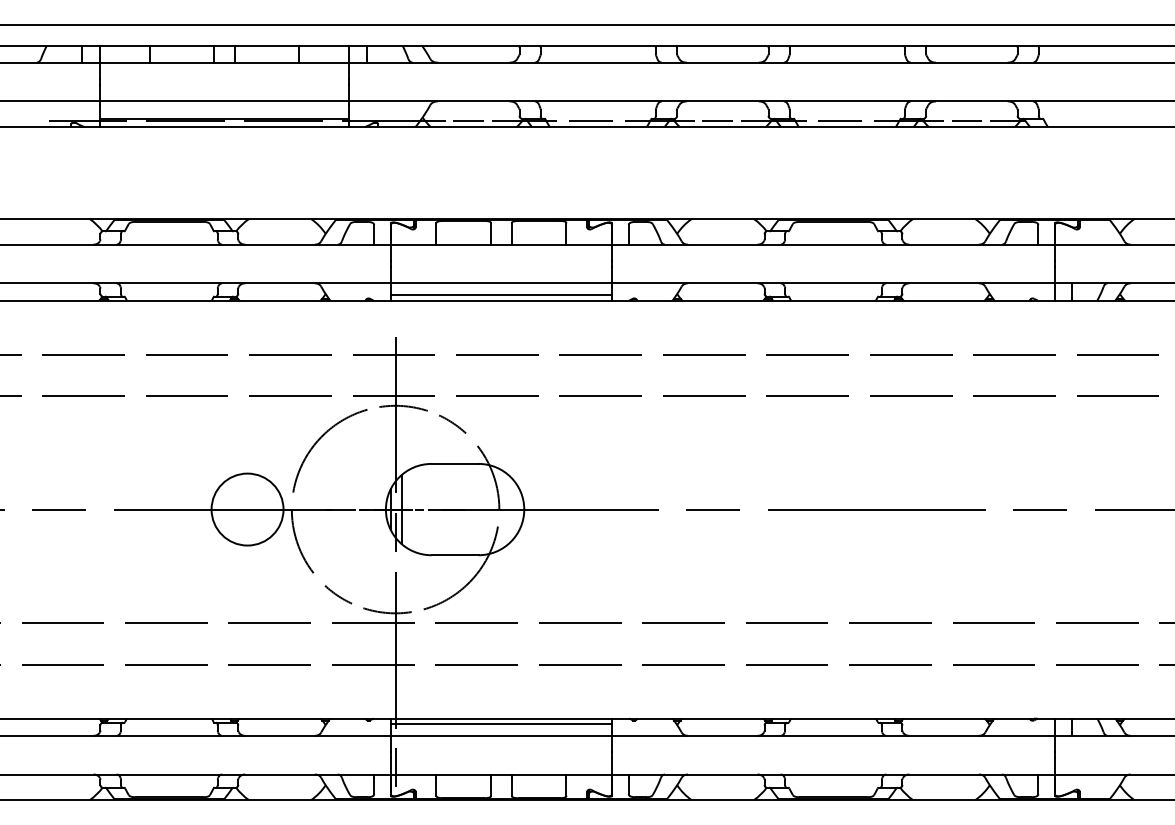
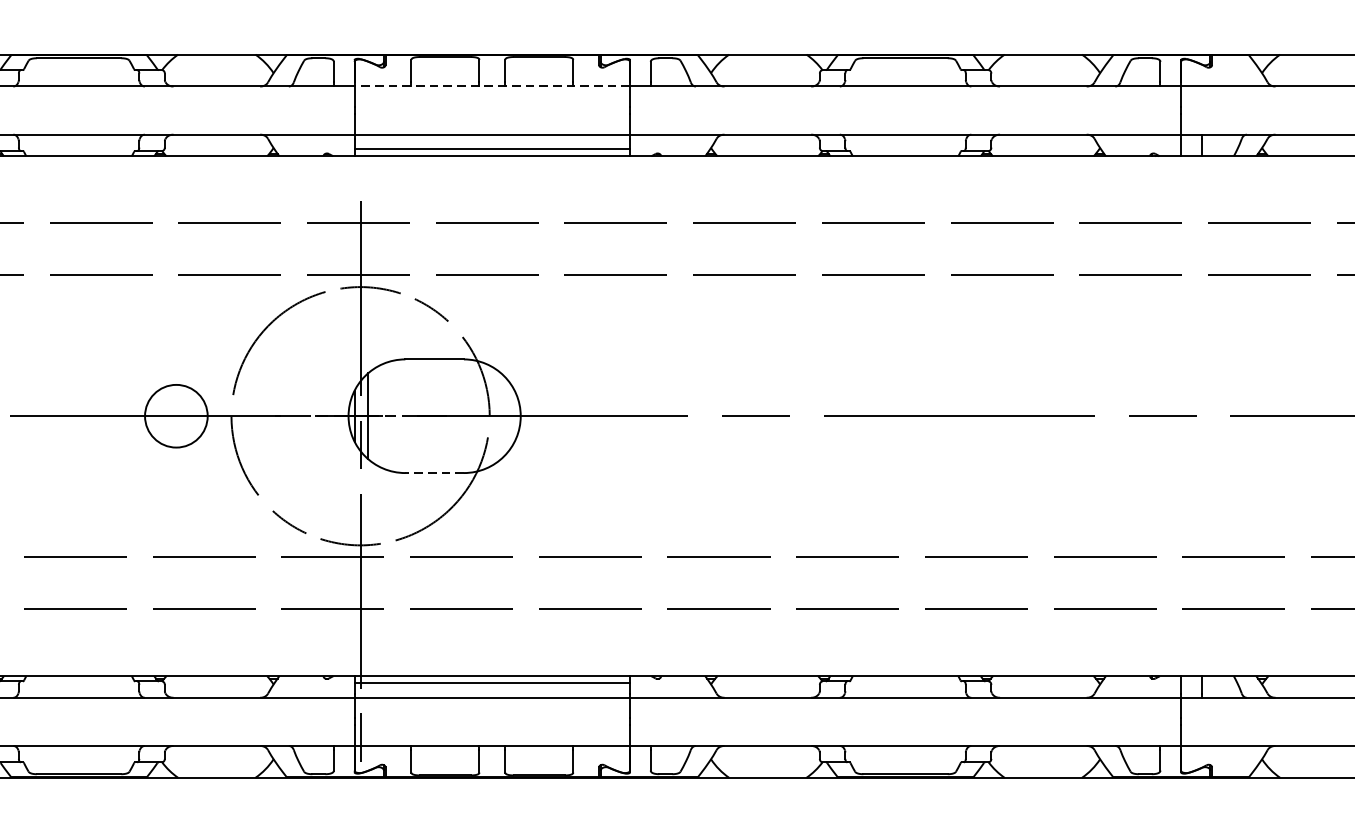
line: (501, 244) -> (492, 86), solid -> dashed
circle: (247, 509) -> (176, 416), size x0.7
line: (455, 555) -> (435, 473), solid -> dashed

